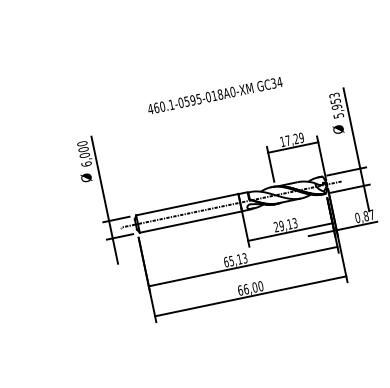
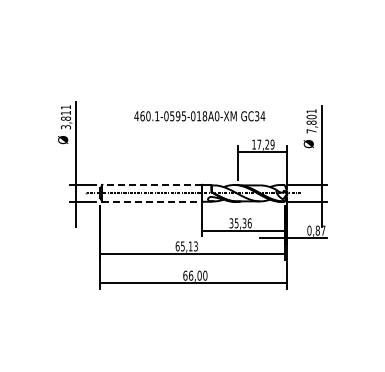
text: (214, 96) -> (199, 116), moved
text: (336, 105) -> (311, 121), 5,953 -> 7,801
text: (85, 154) -> (66, 117), 6,000 -> 3,811
line: (187, 204) -> (152, 184), solid -> dashed
line: (190, 221) -> (152, 201), solid -> dashed
text: (285, 225) -> (240, 223), 29,13 -> 35,36

